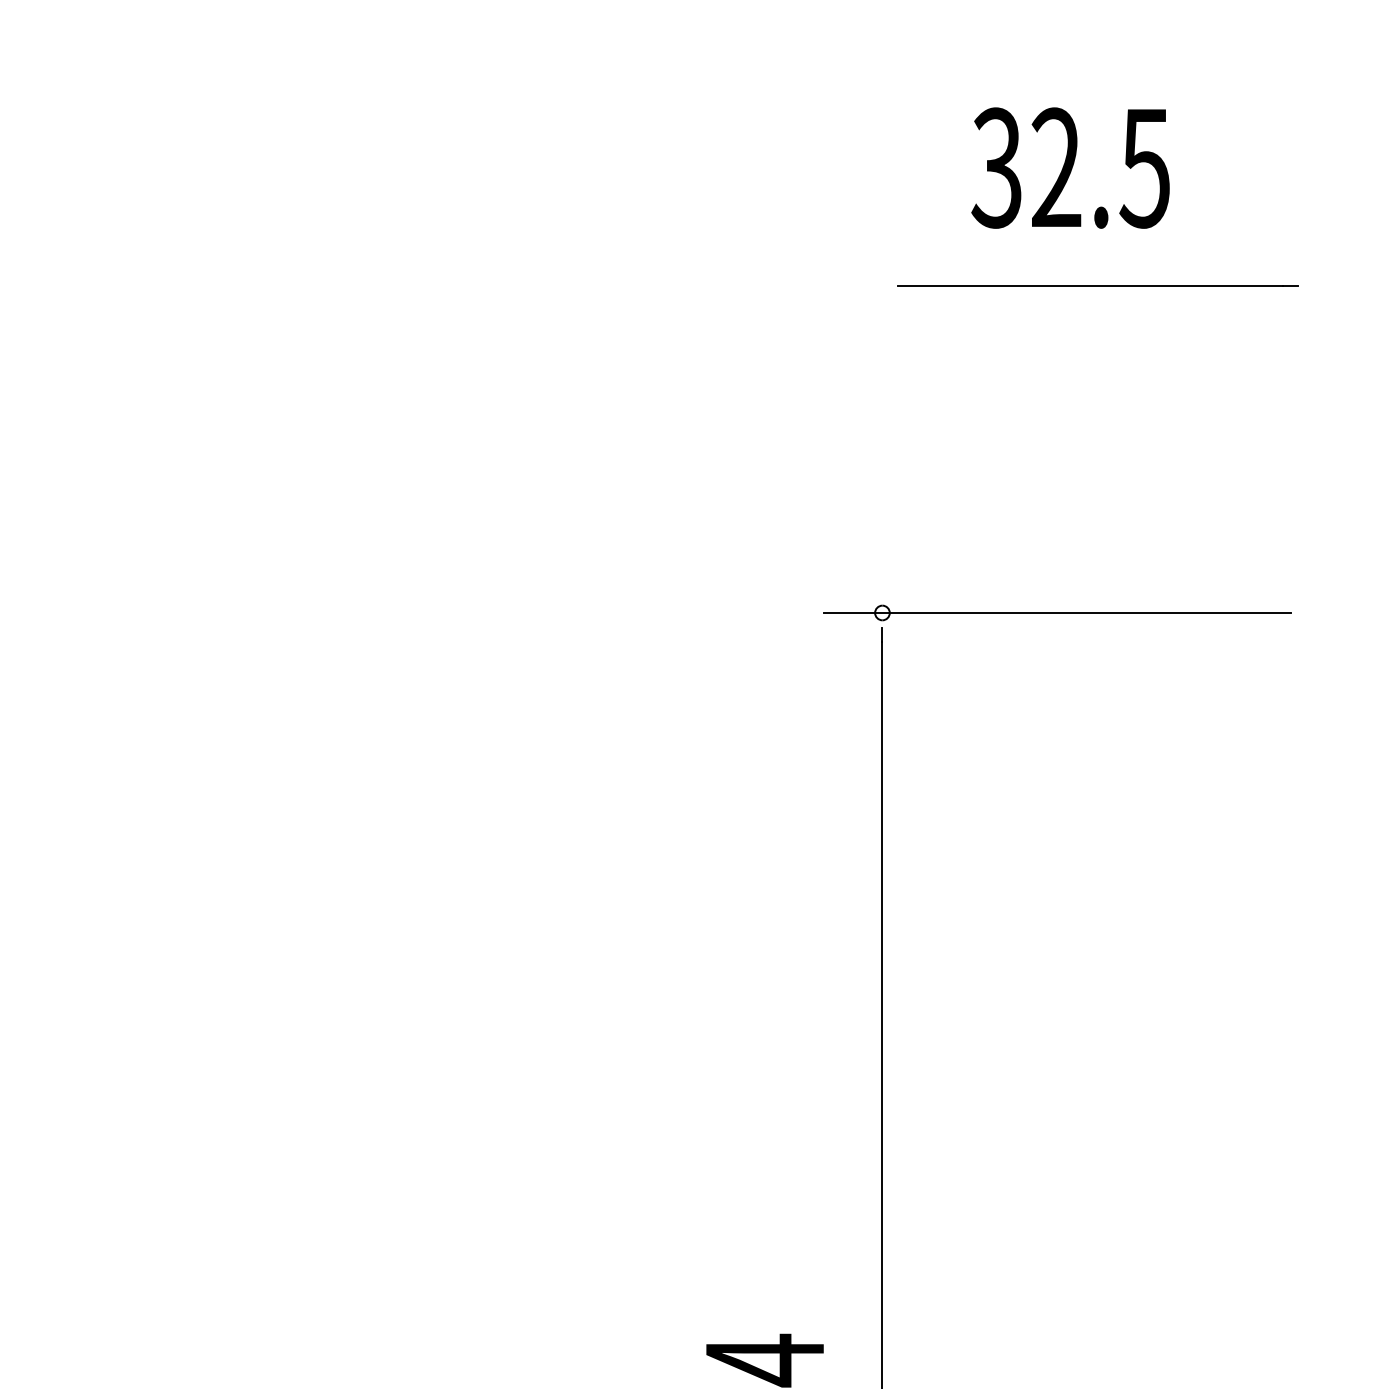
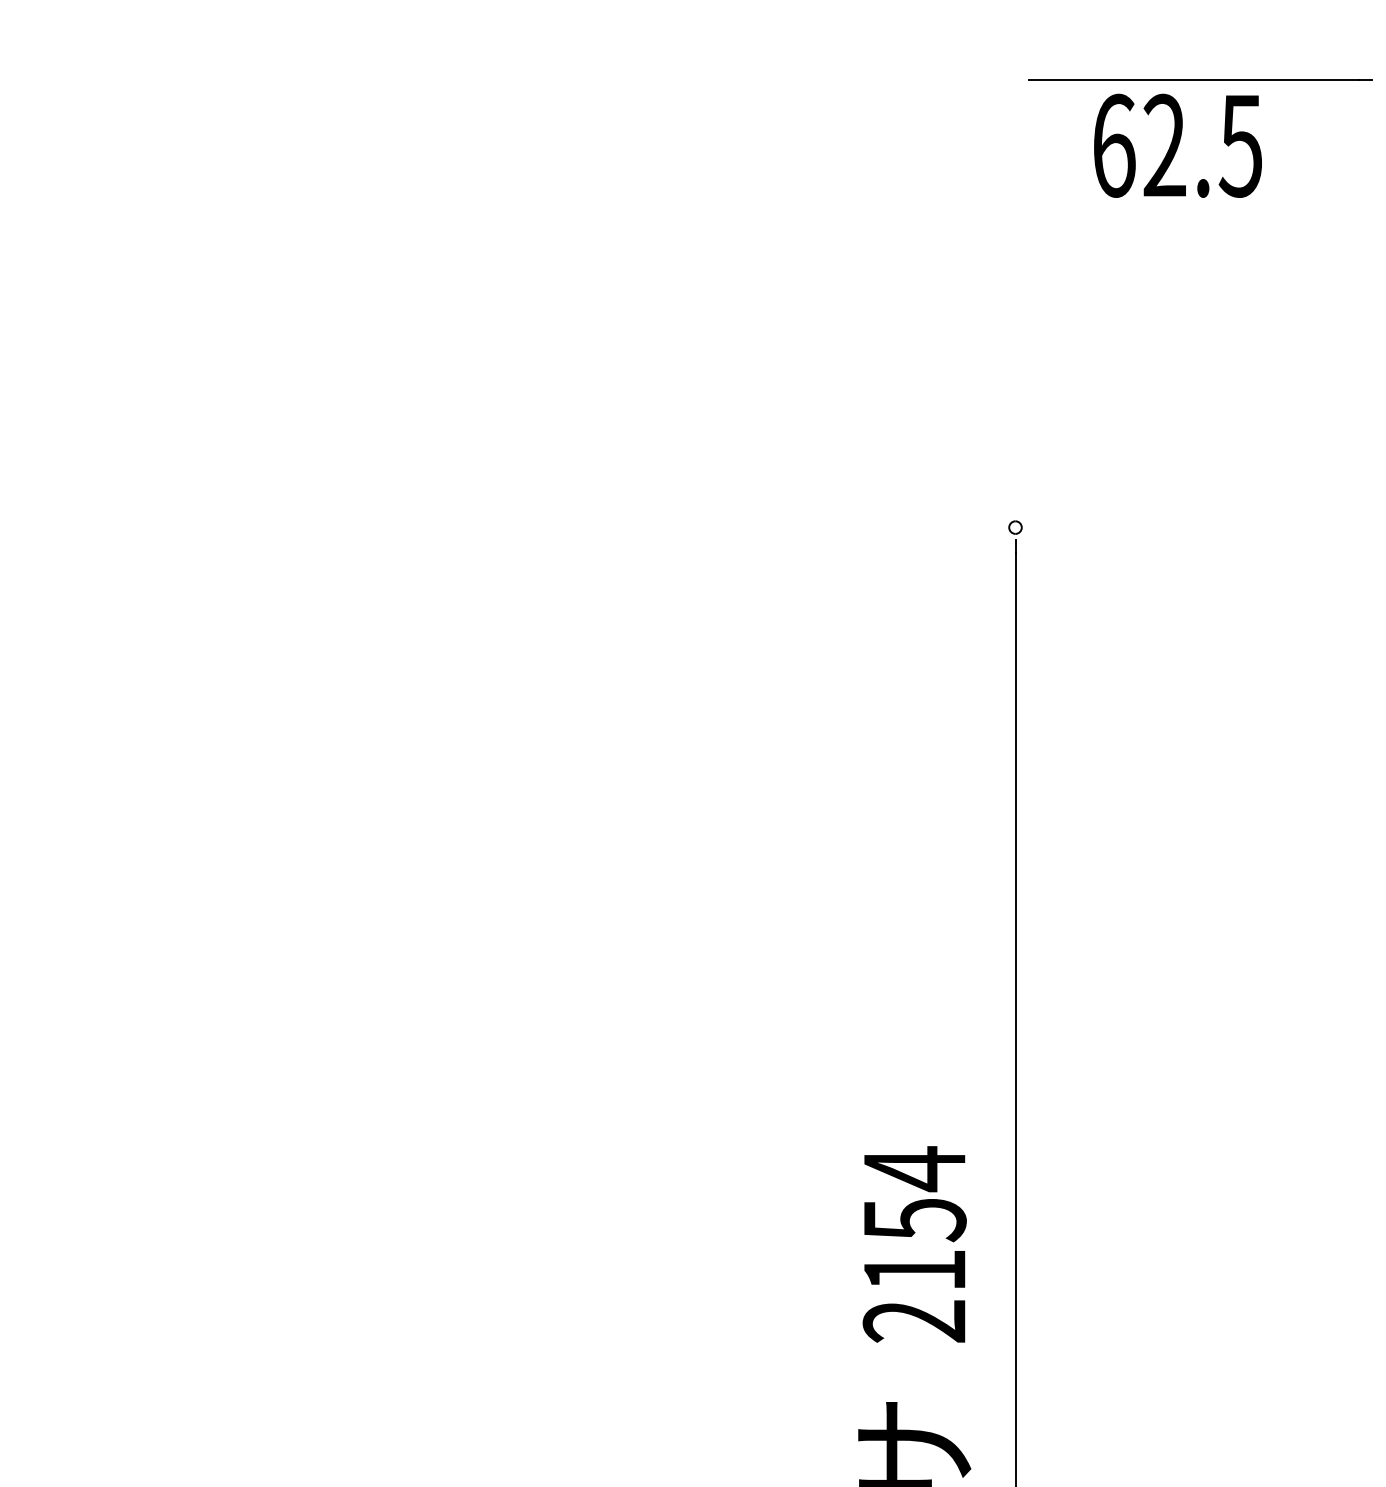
text: (996, 167) -> (1113, 145), 32.5 -> 62.5
line: (1098, 285) -> (1200, 79), moved
line: (1057, 612) -> (1165, 527), removed

